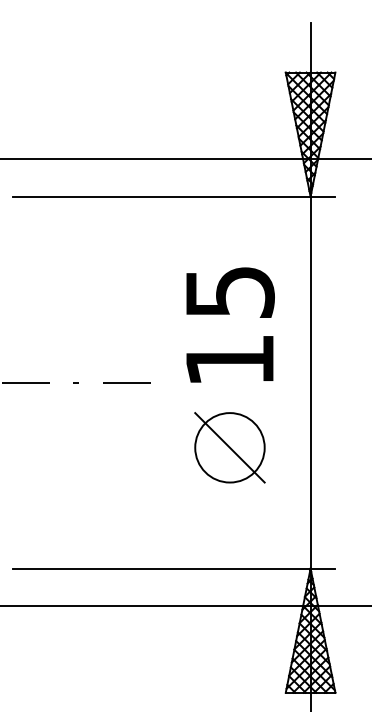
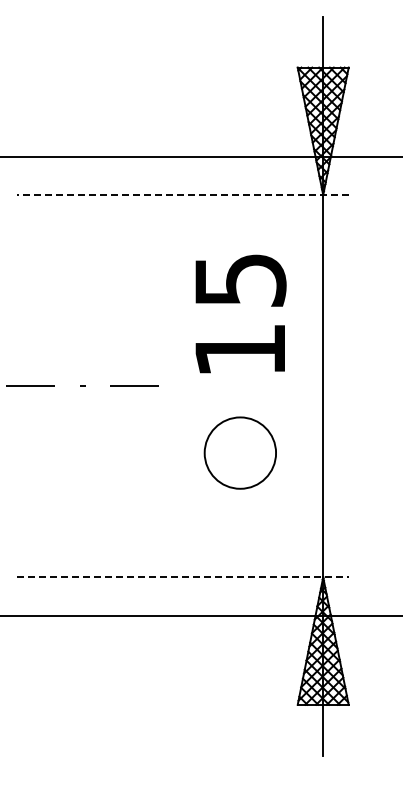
line: (174, 197) -> (183, 195), solid -> dashed
text: (230, 324) -> (240, 313), moved
line: (230, 447) -> (240, 452), removed
line: (174, 568) -> (183, 577), solid -> dashed

